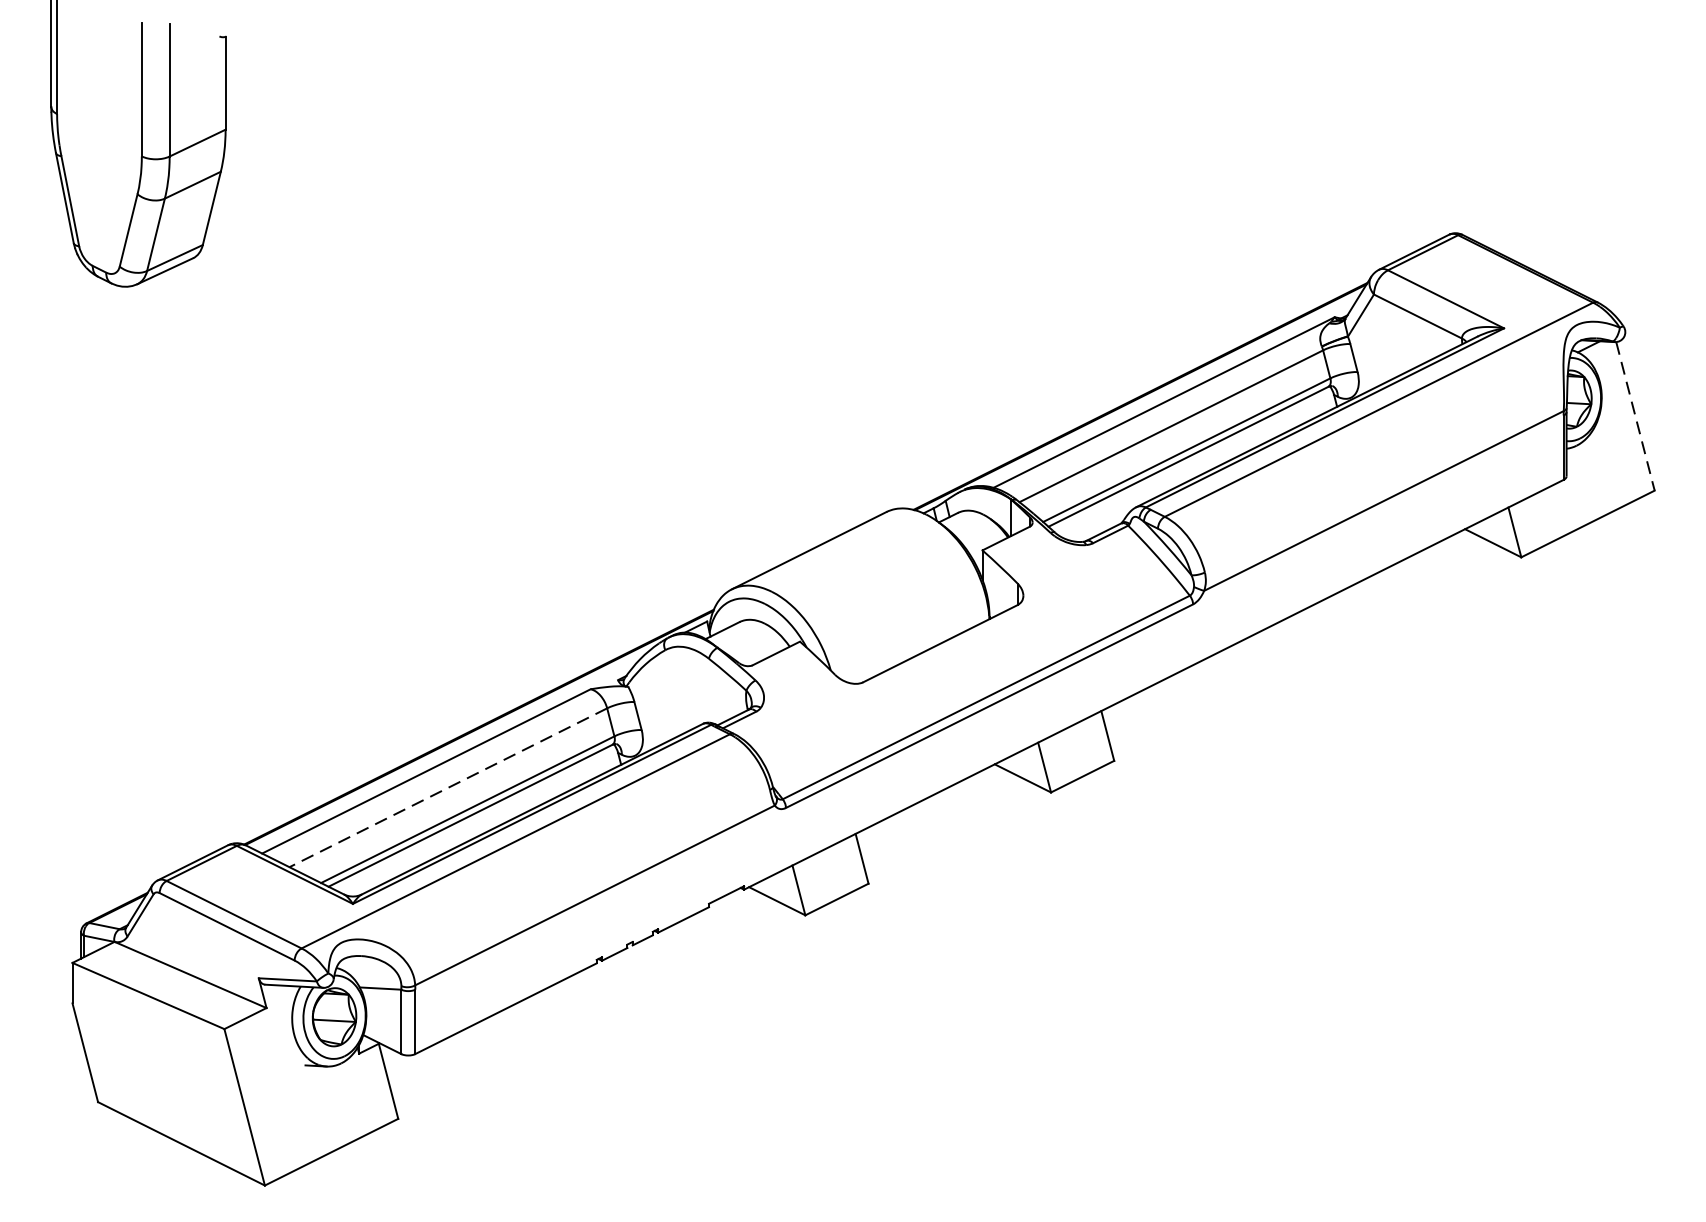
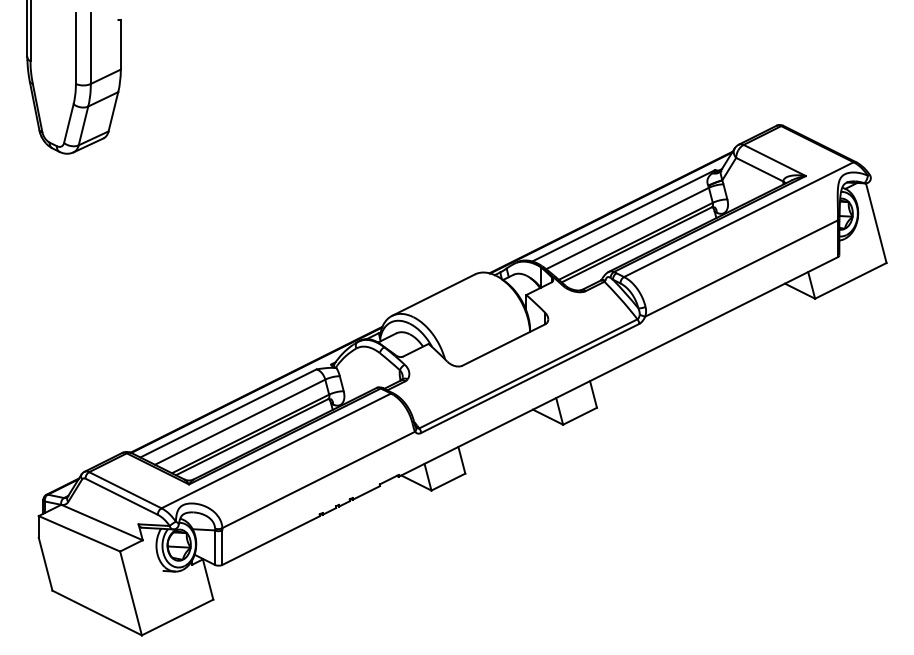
line: (1635, 416) -> (876, 223), dashed -> solid
line: (447, 788) -> (239, 422), dashed -> solid

